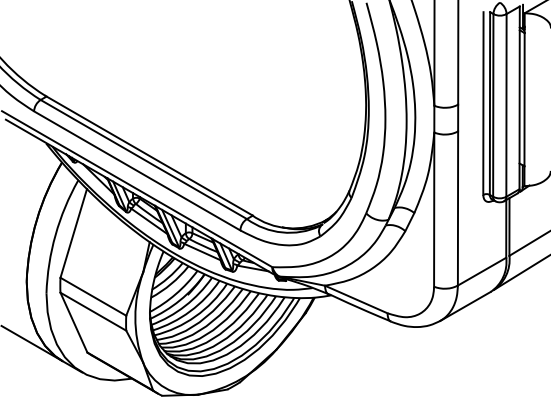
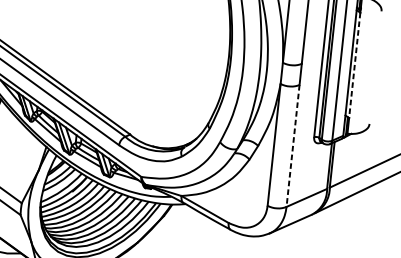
line: (524, 99) -> (354, 65), solid -> dashed
line: (458, 209) -> (293, 146), solid -> dashed

